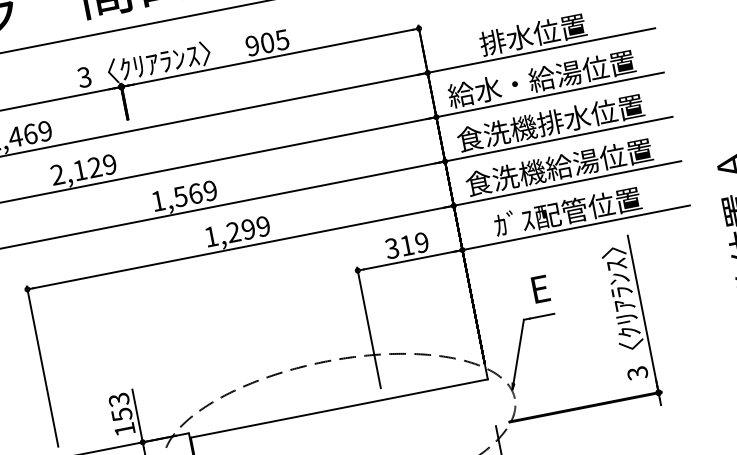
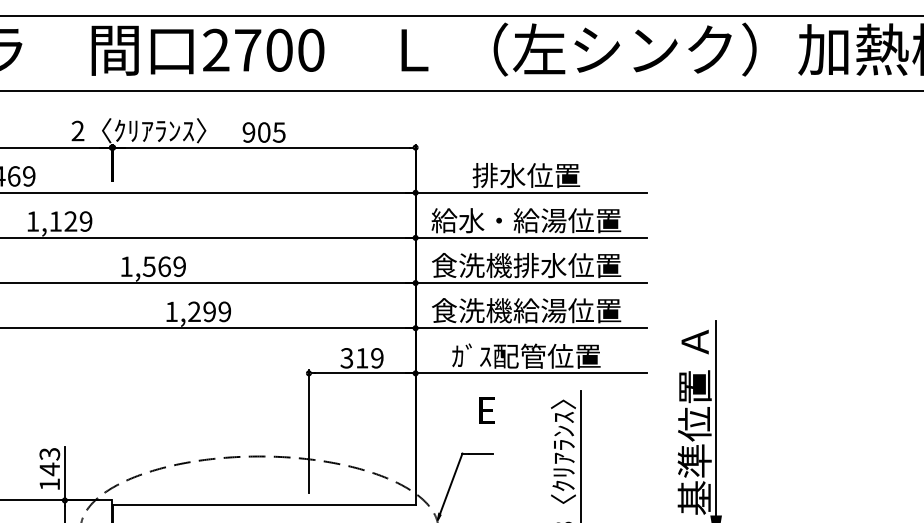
text: (84, 77) -> (77, 131), 3 -> 2
text: (57, 174) -> (32, 221), 2,129 -> 1,129
text: (540, 288) -> (486, 410), moved
text: (121, 414) -> (49, 469), 153 -> 143

